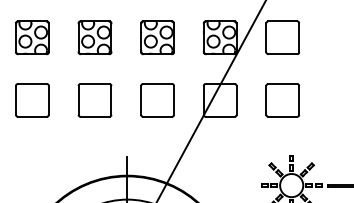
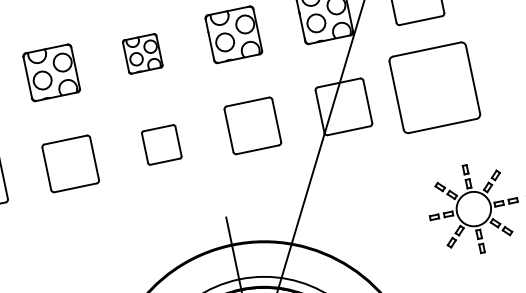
part: (94, 37) -> (141, 53), size x0.7
part: (94, 100) -> (161, 145), size x0.7
part: (282, 100) -> (434, 88), size x1.6

